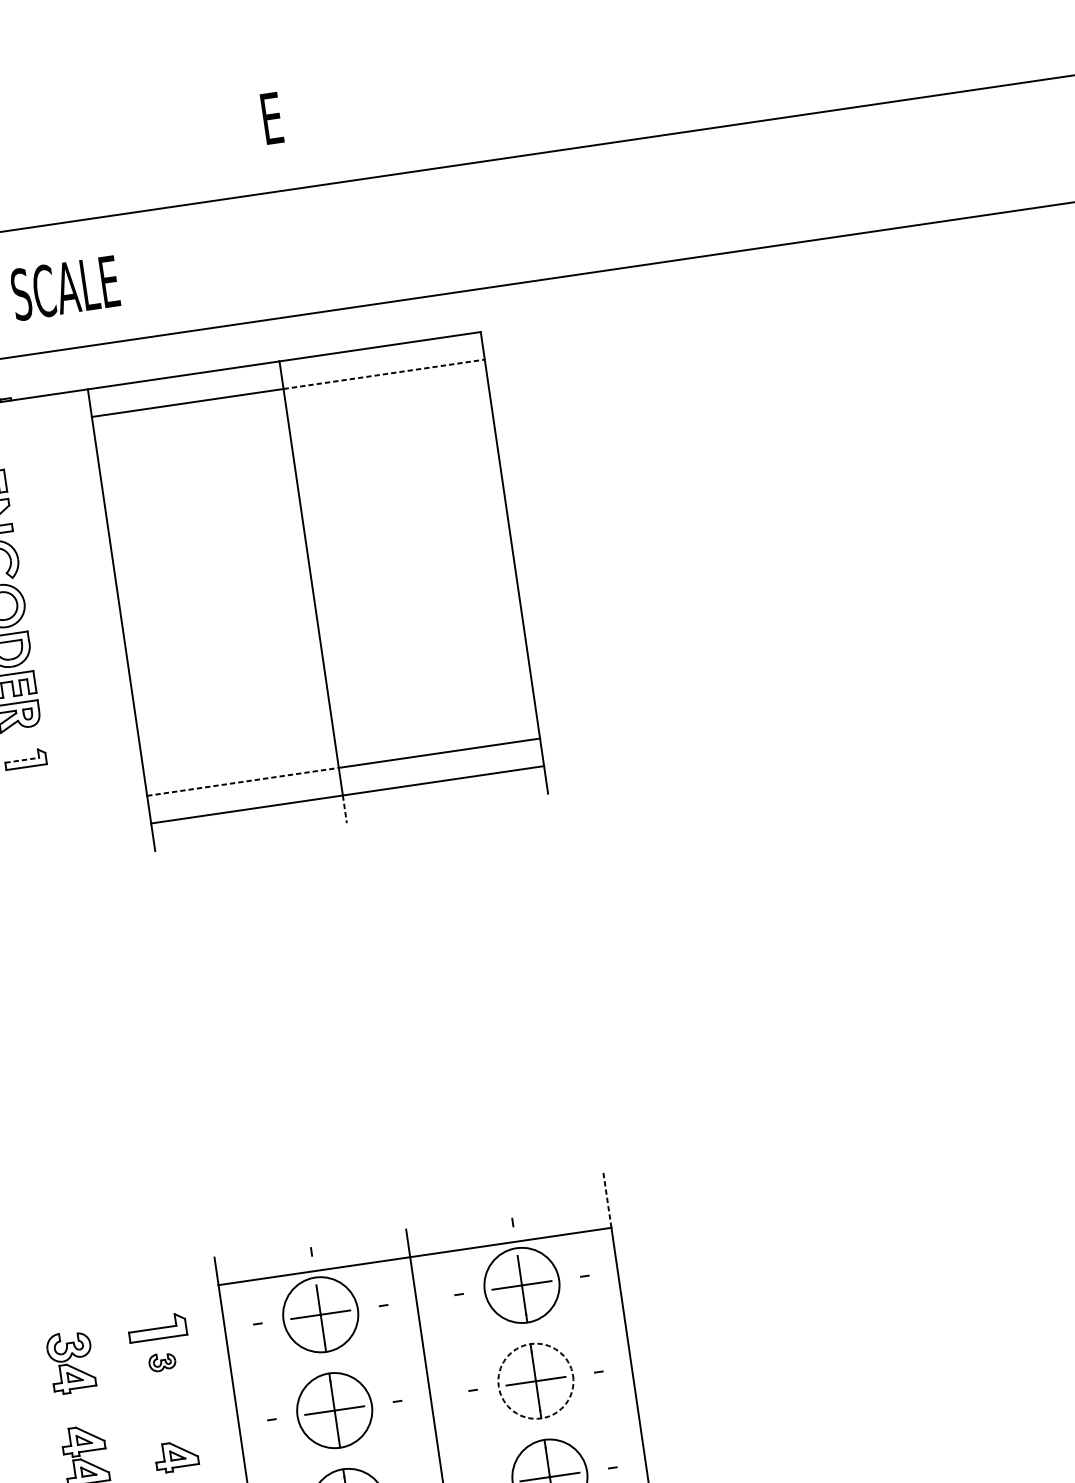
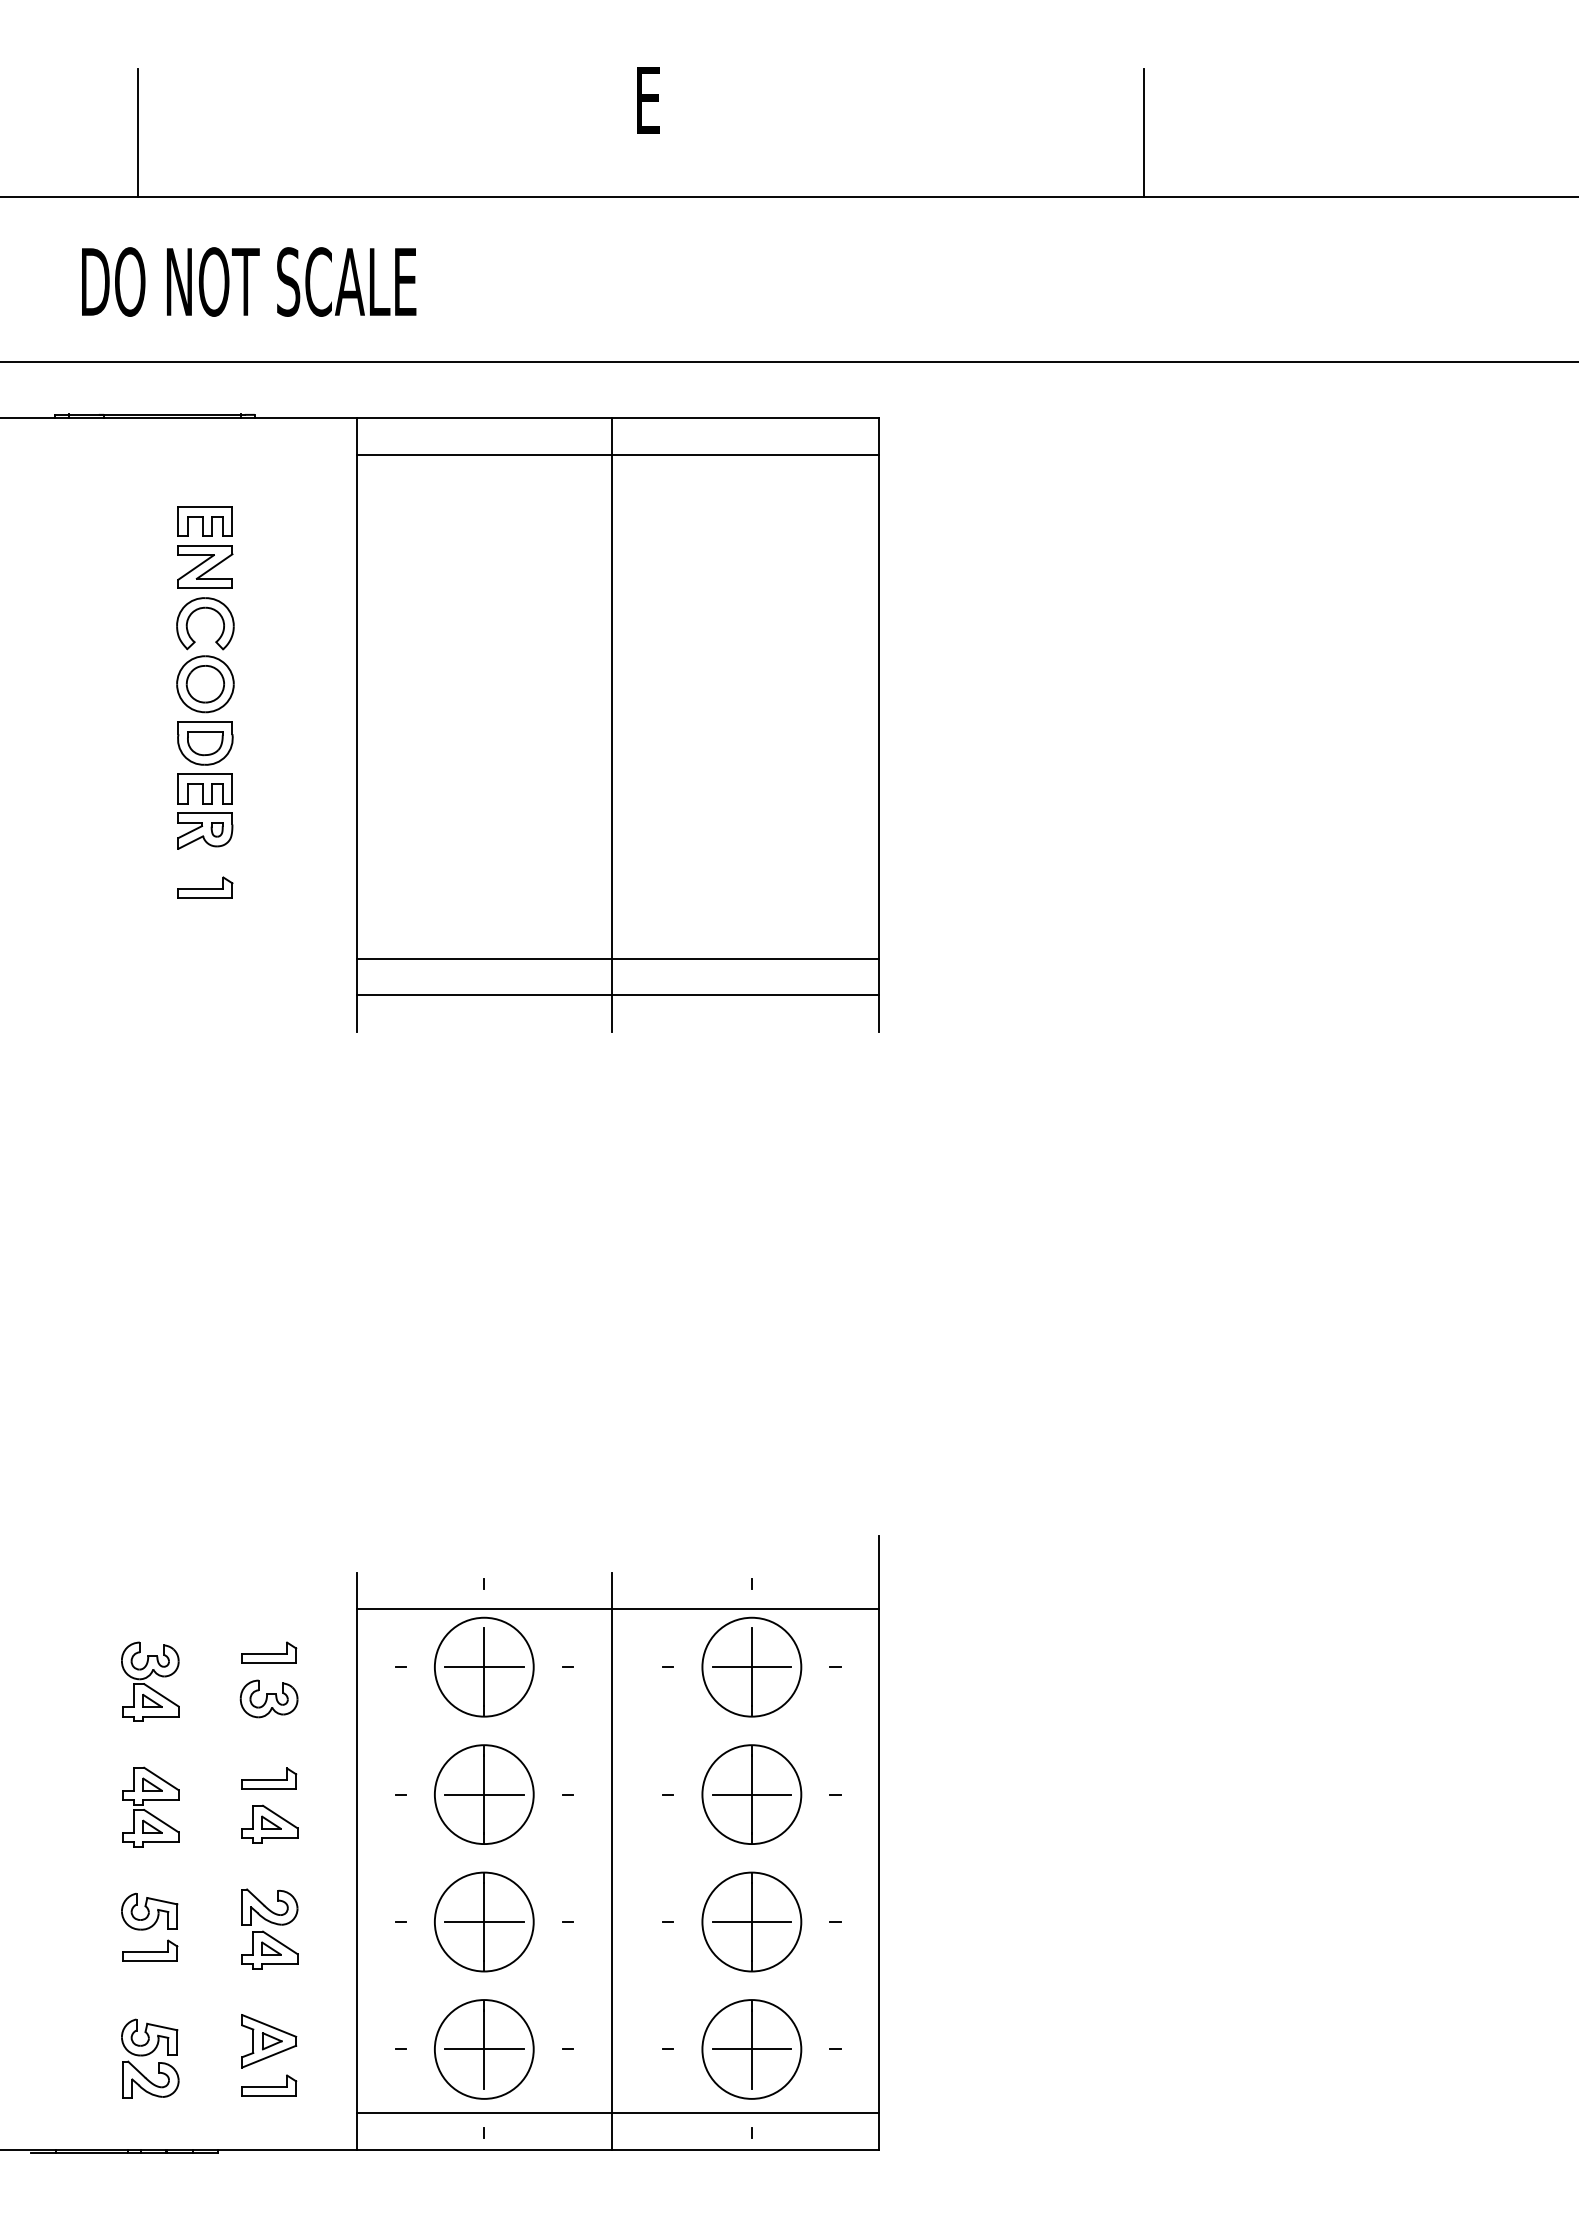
line: (648, 88) -> (1144, 132), added
line: (384, 374) -> (745, 454), dashed -> solid
line: (22, 760) -> (201, 888), dashed -> solid
line: (243, 781) -> (484, 958), dashed -> solid
line: (344, 809) -> (611, 1014), dashed -> solid
line: (607, 1200) -> (879, 1572), dashed -> solid
part: (157, 1327) -> (269, 1652), size x0.71
part: (161, 1361) -> (268, 1698), size x1.67
circle: (535, 1381) -> (751, 1794), dashed -> solid
part: (171, 1422) -> (269, 1778), added

